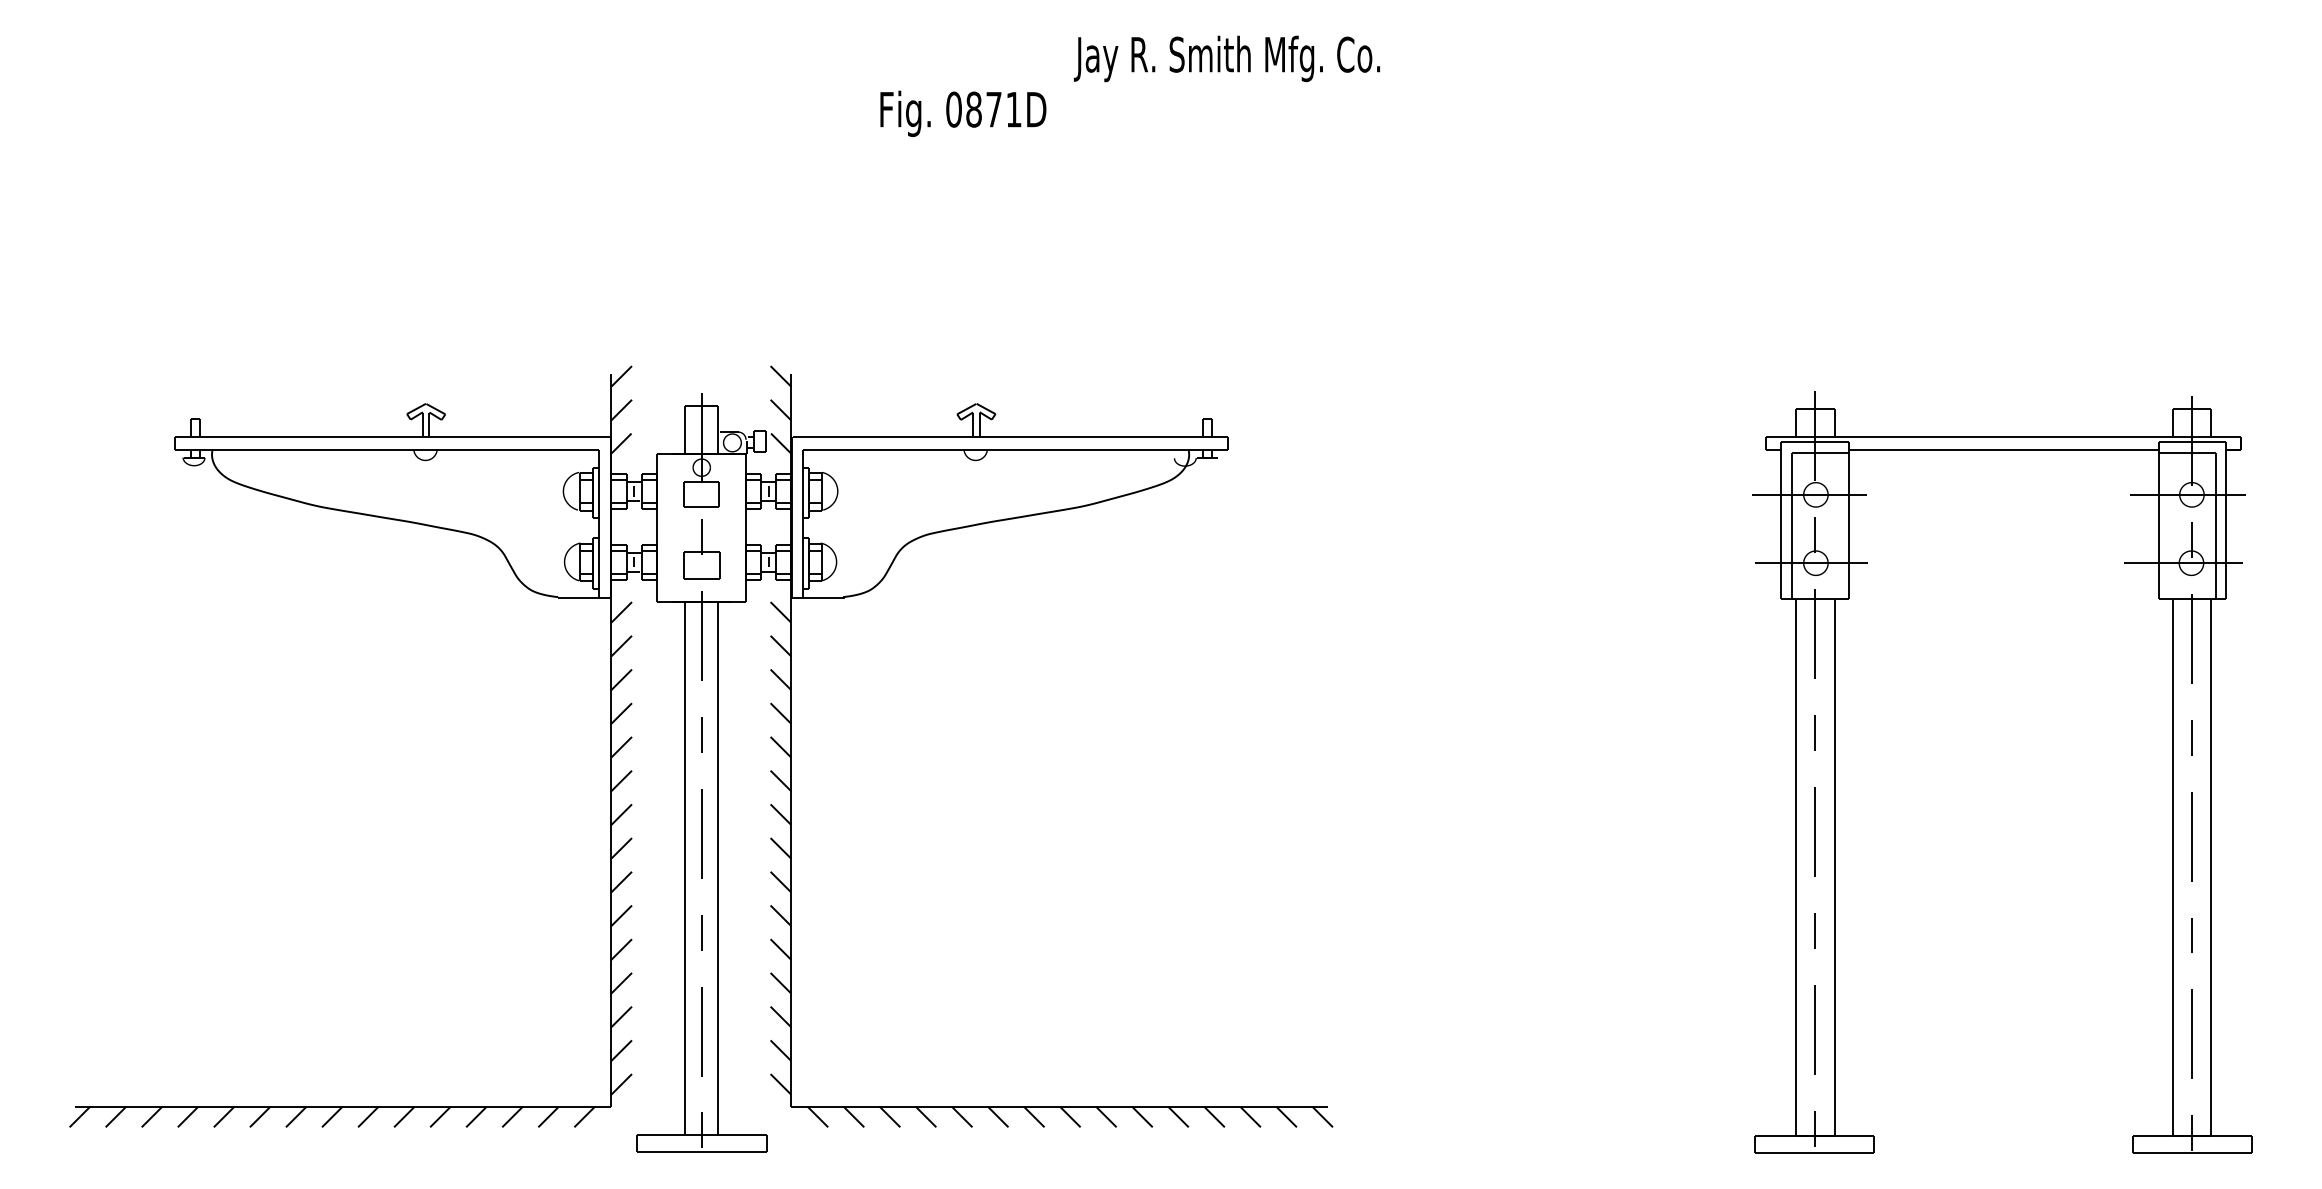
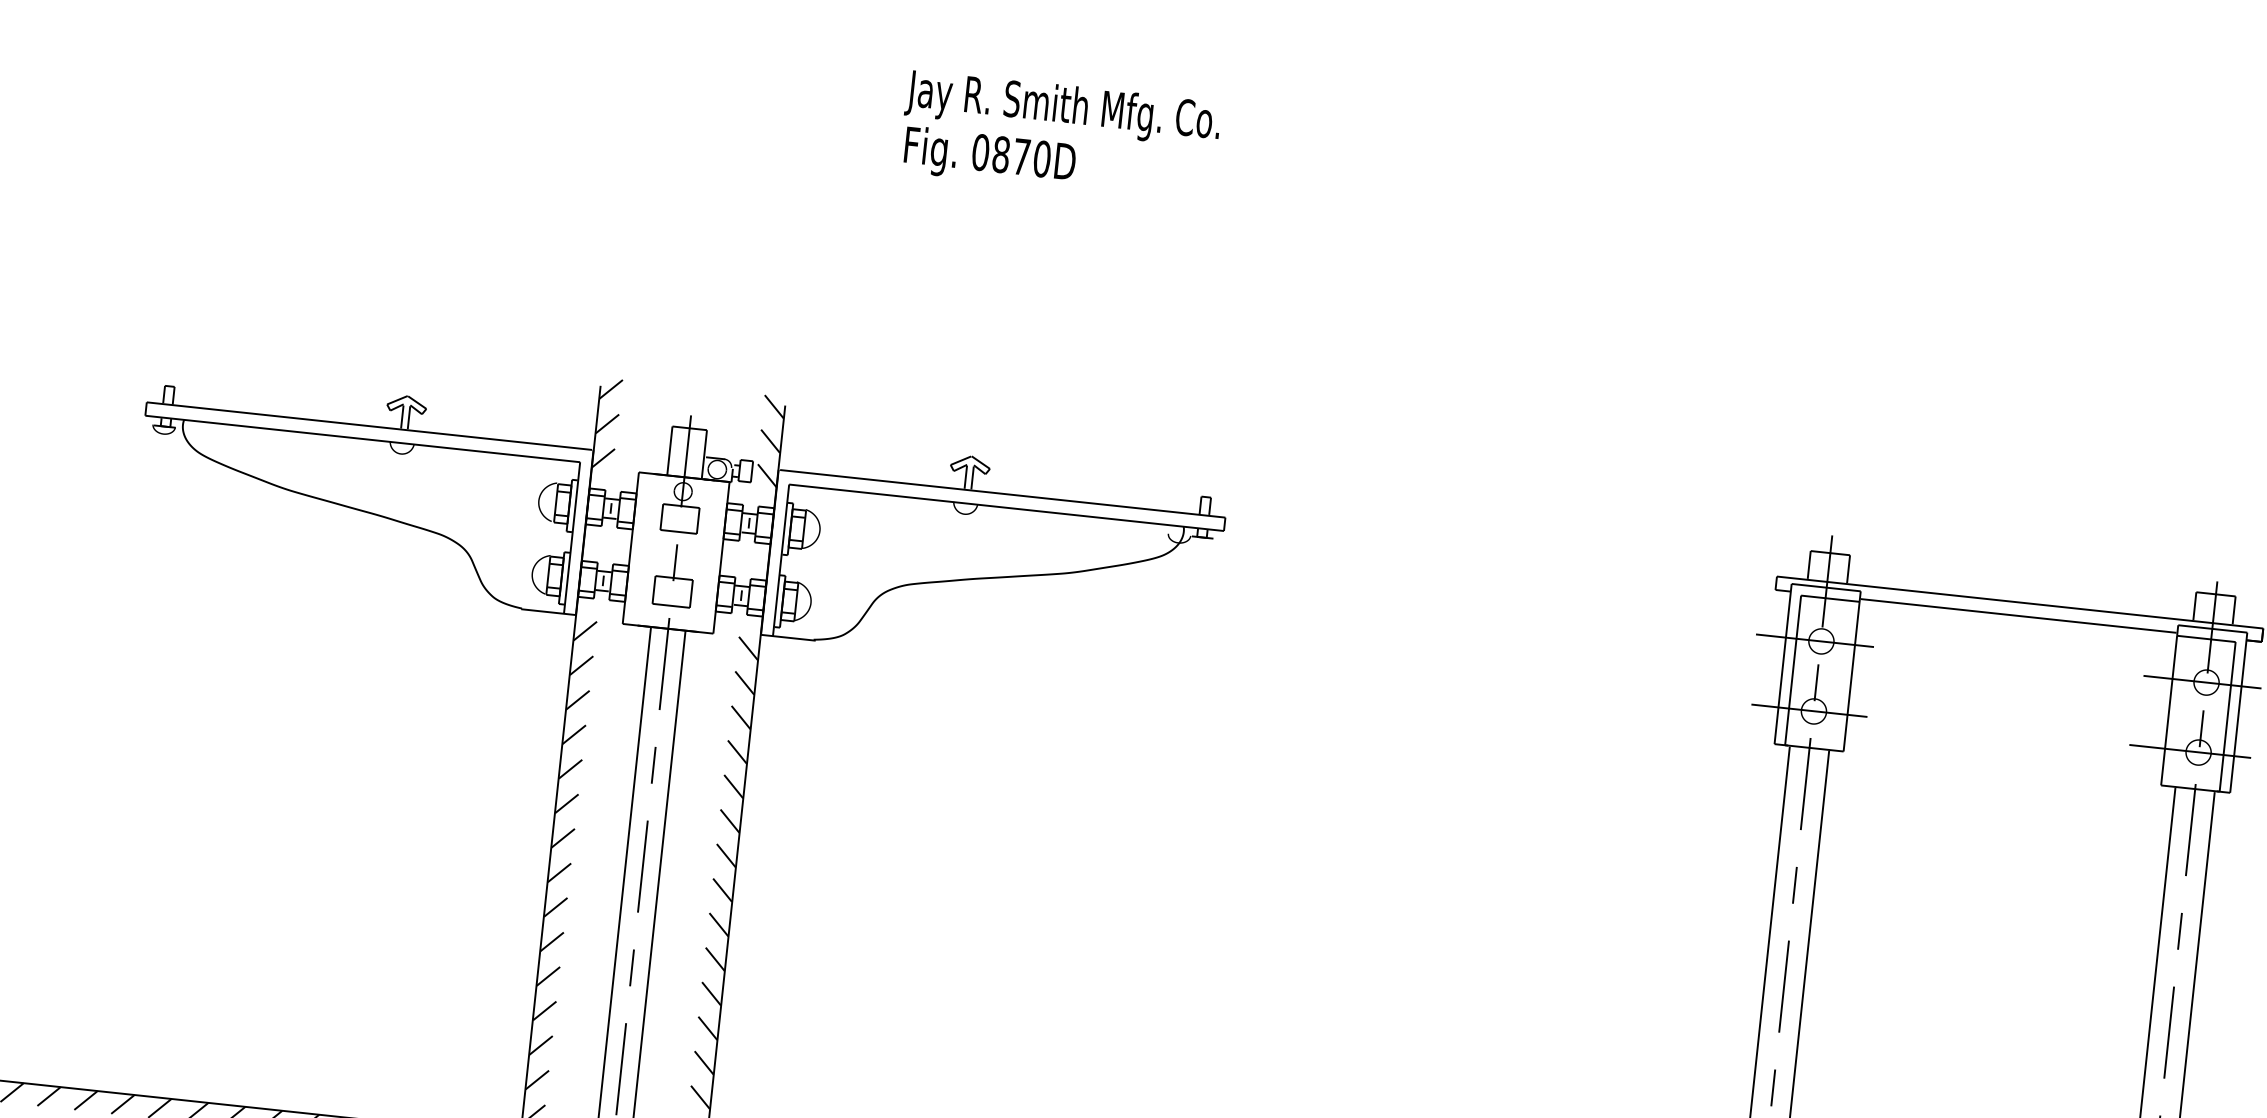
text: (1226, 58) -> (1062, 108), moved
text: (1013, 109) -> (1041, 158), 0871D -> 0870D

